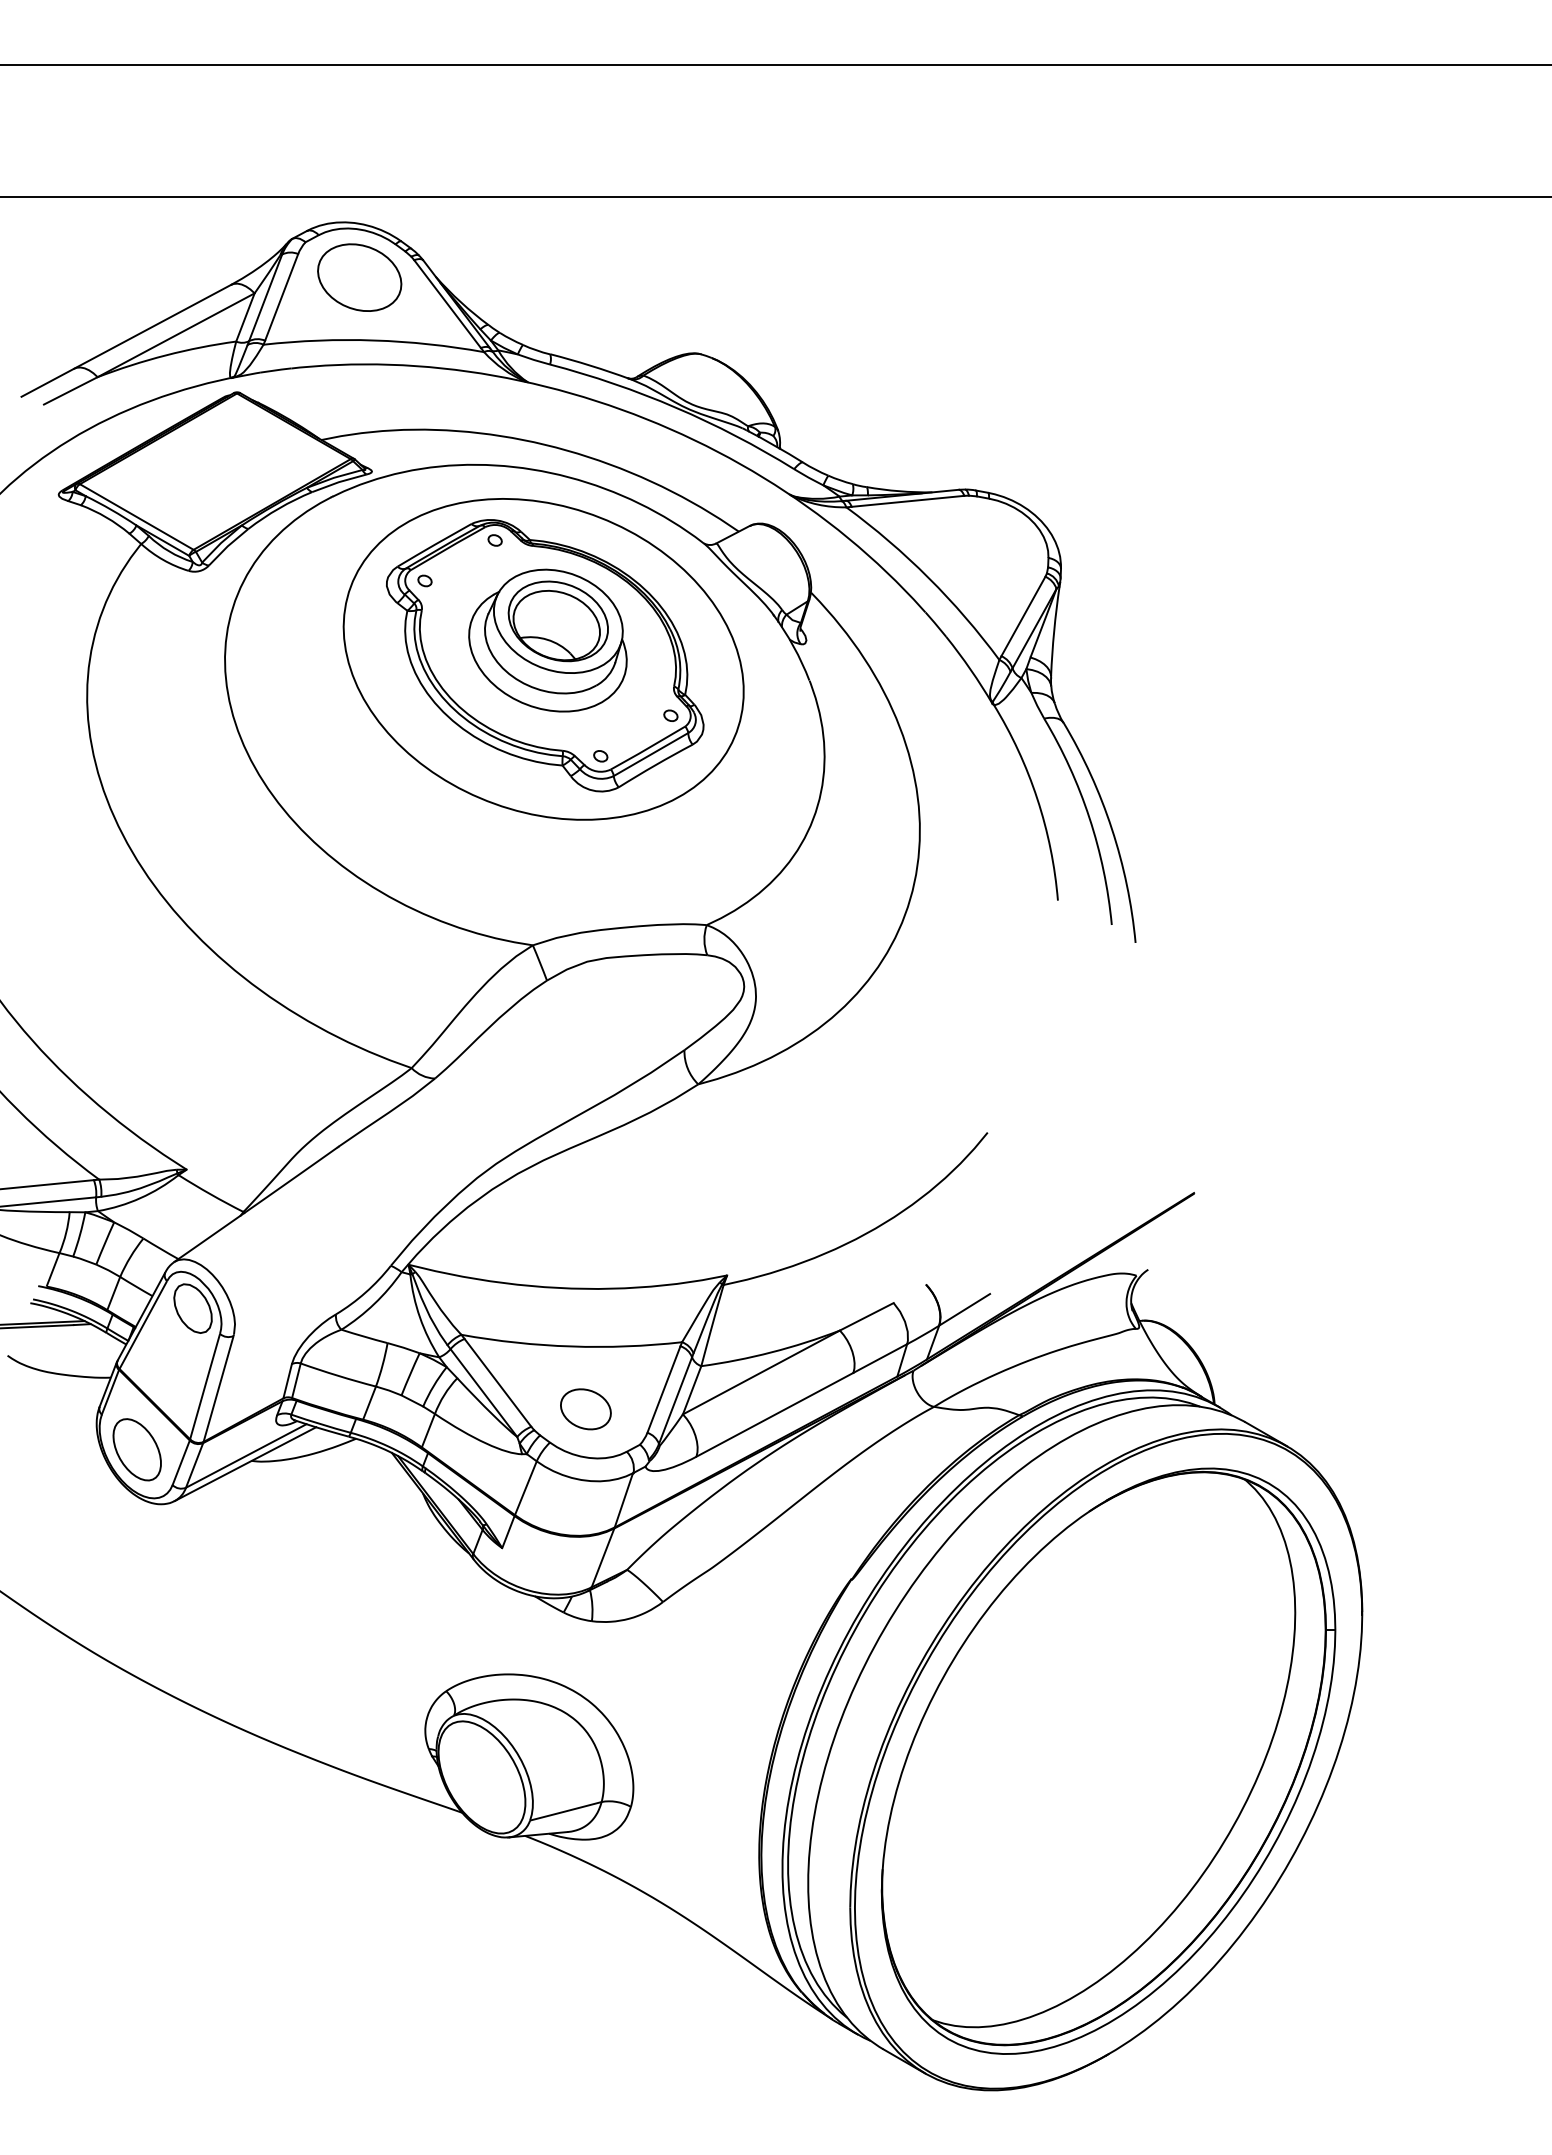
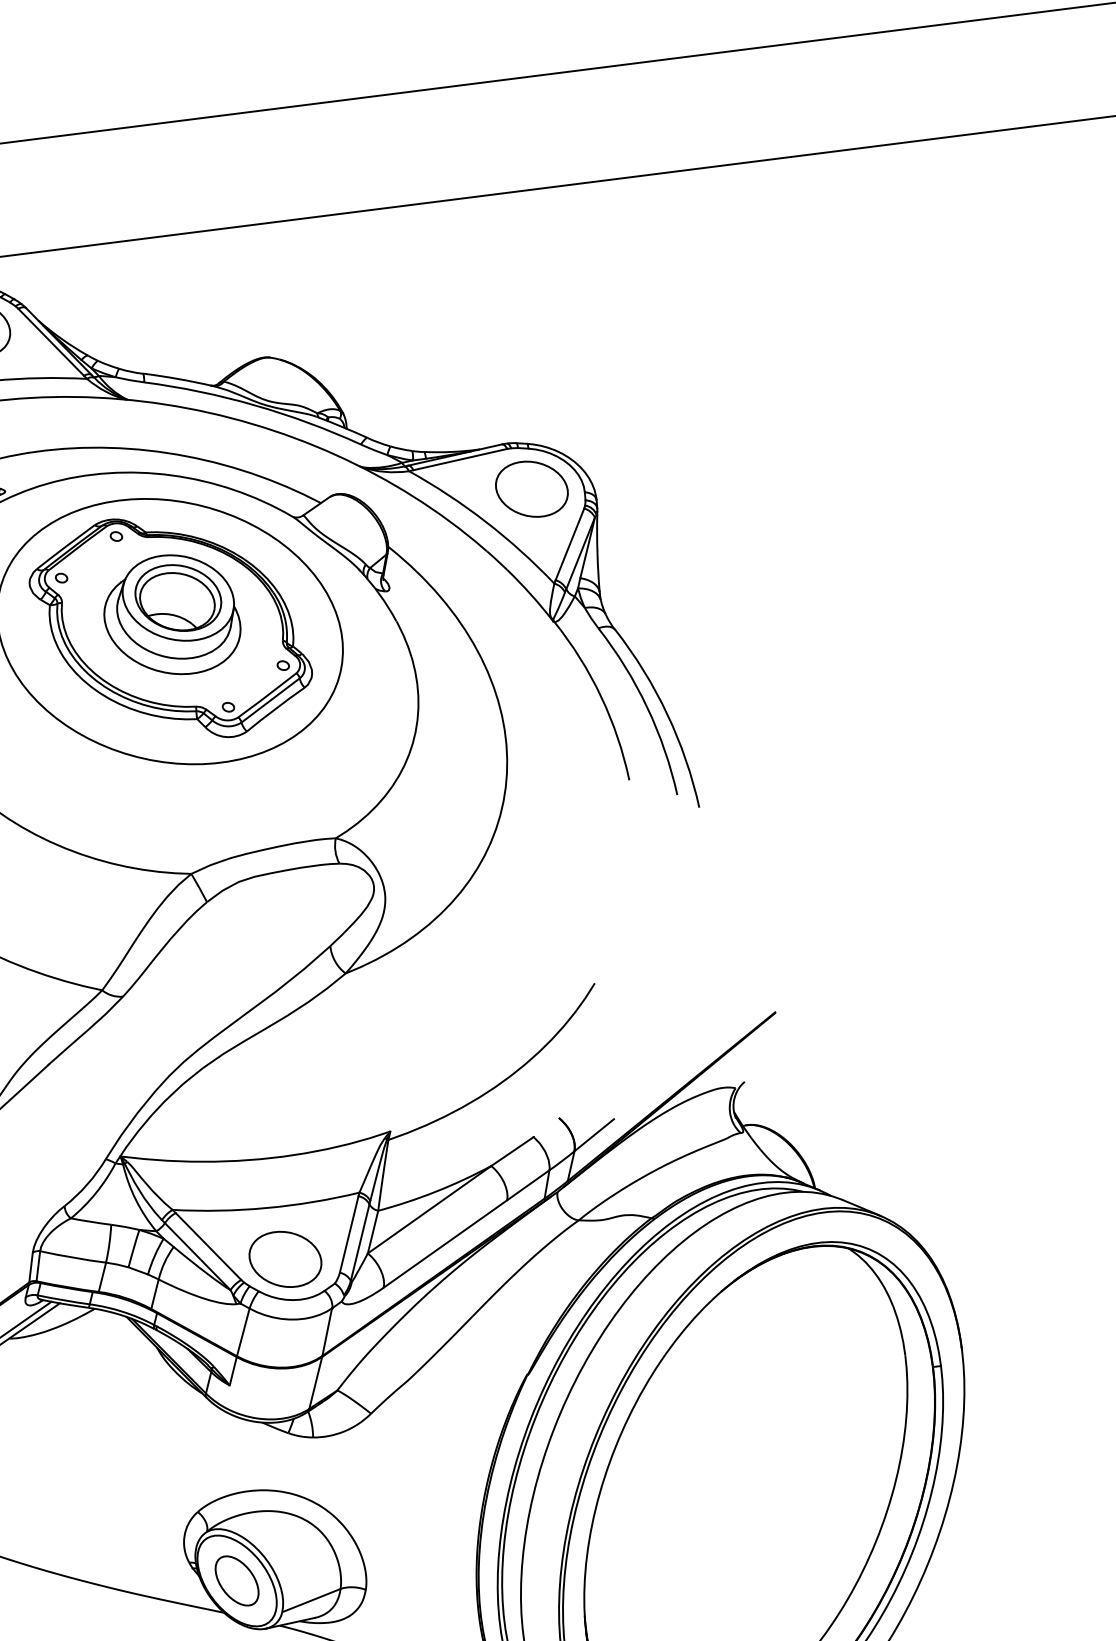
part: (986, 546) -> (531, 489), added
part: (585, 1409) -> (285, 1259), size x1.67
part: (481, 1777) -> (236, 1581), added

